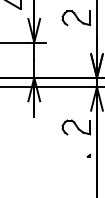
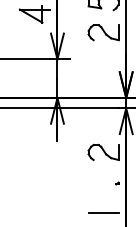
line: (76, 182) -> (103, 212), added

